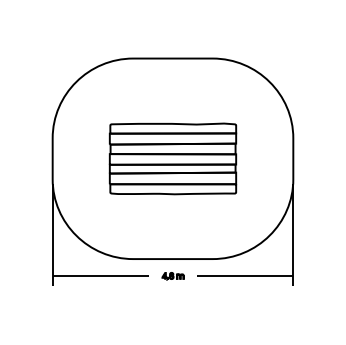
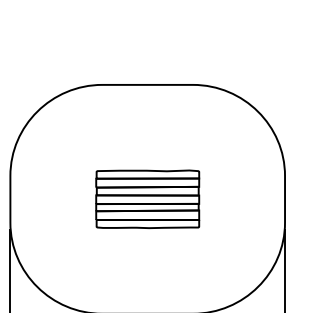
part: (172, 158) -> (147, 198), size x0.71

